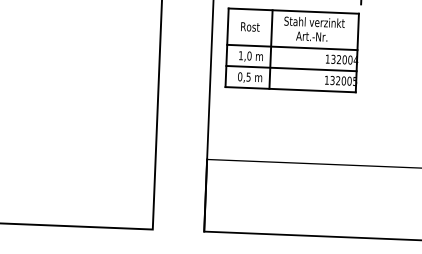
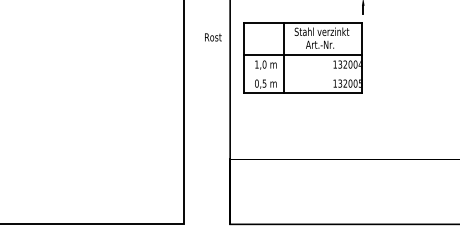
text: (250, 27) -> (213, 37), moved
line: (291, 68) -> (302, 74), removed

